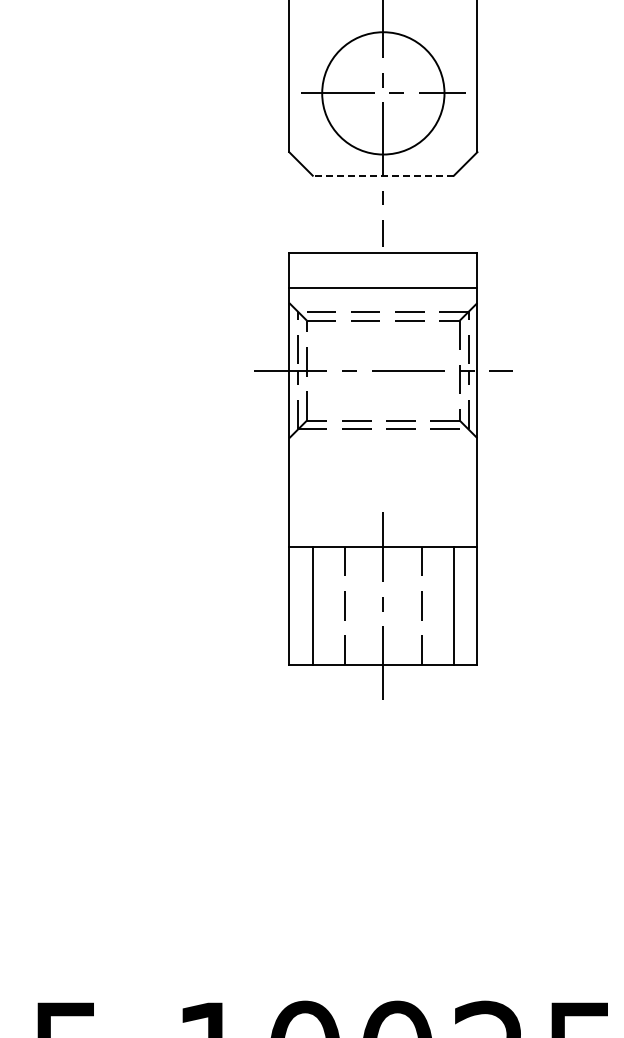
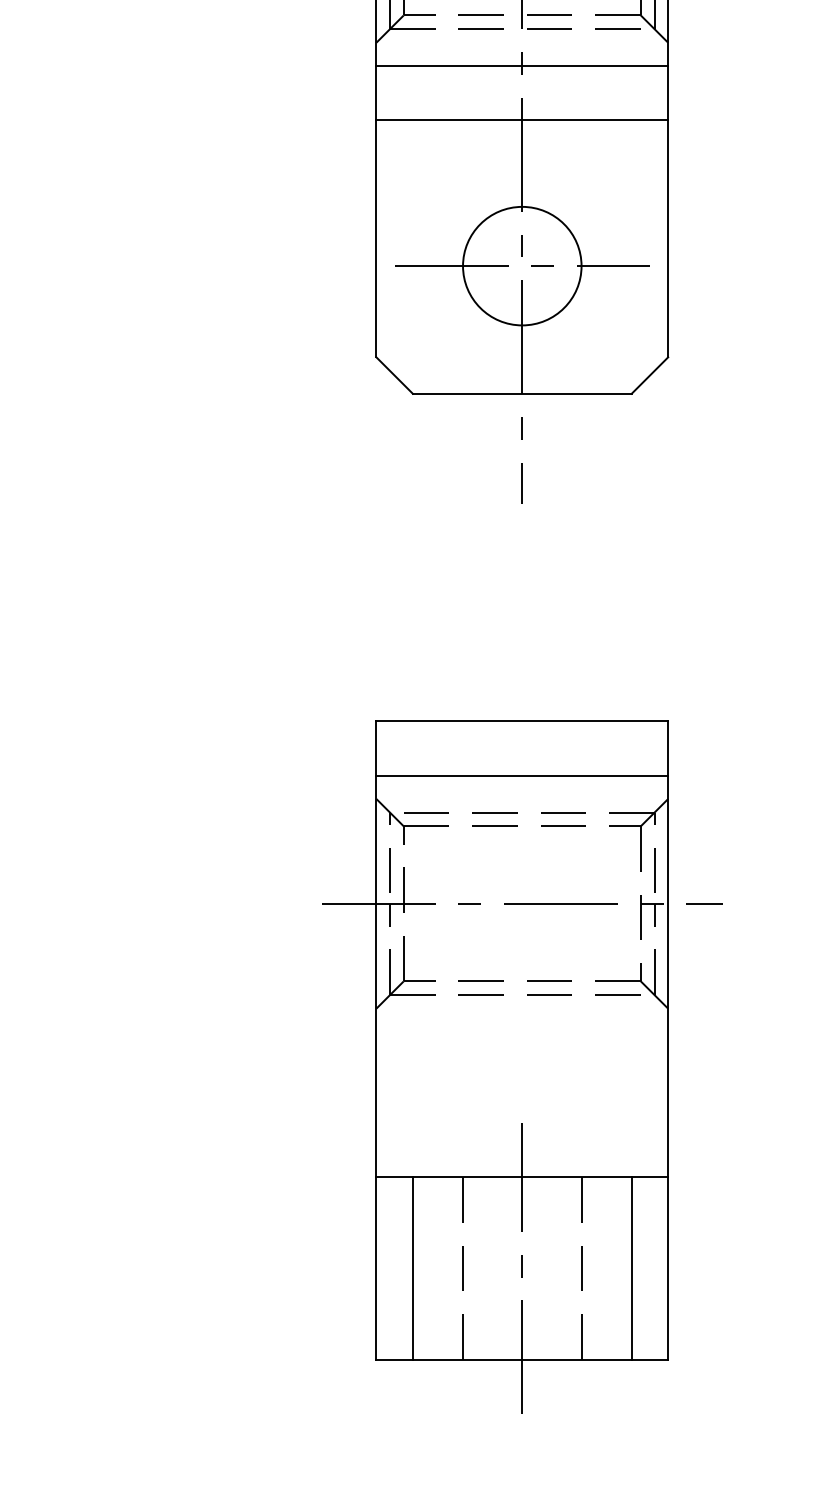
circle: (383, 93) -> (522, 266), size x0.62
line: (383, 175) -> (522, 393), dashed -> solid
part: (383, 475) -> (522, 1066), moved

